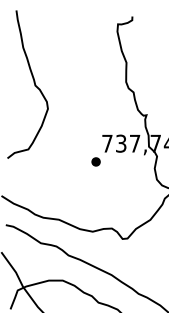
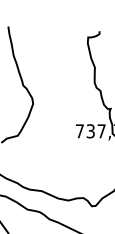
part: (95, 161) -> (70, 145), removed

